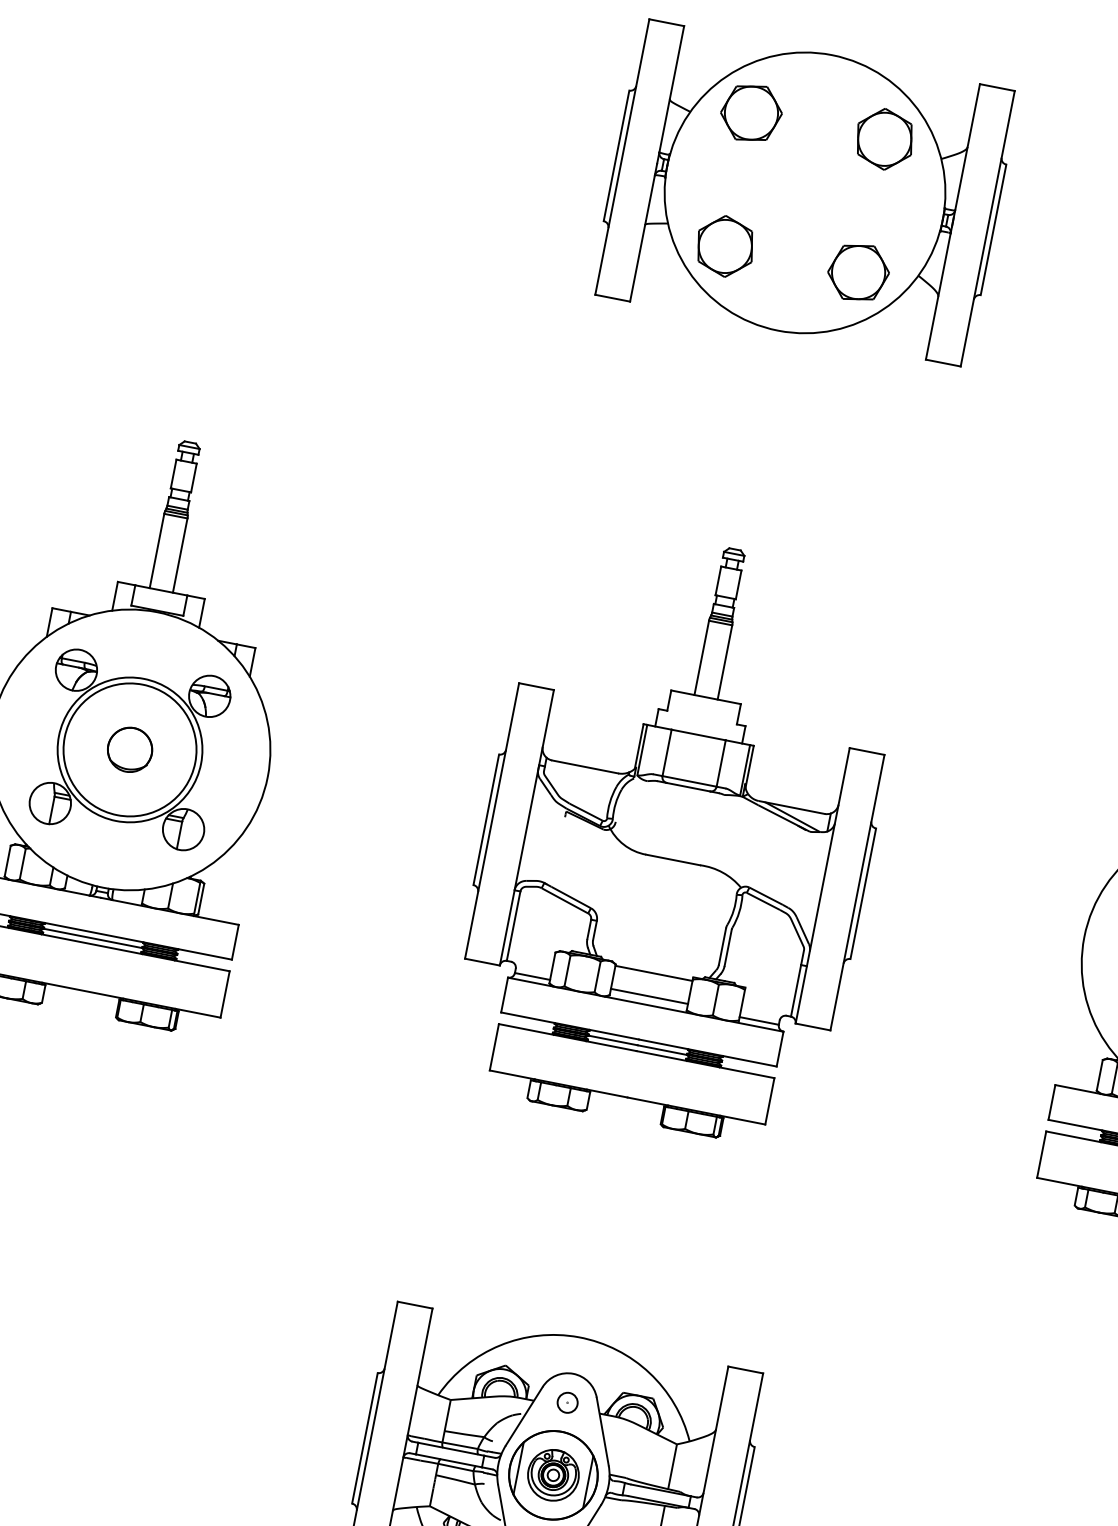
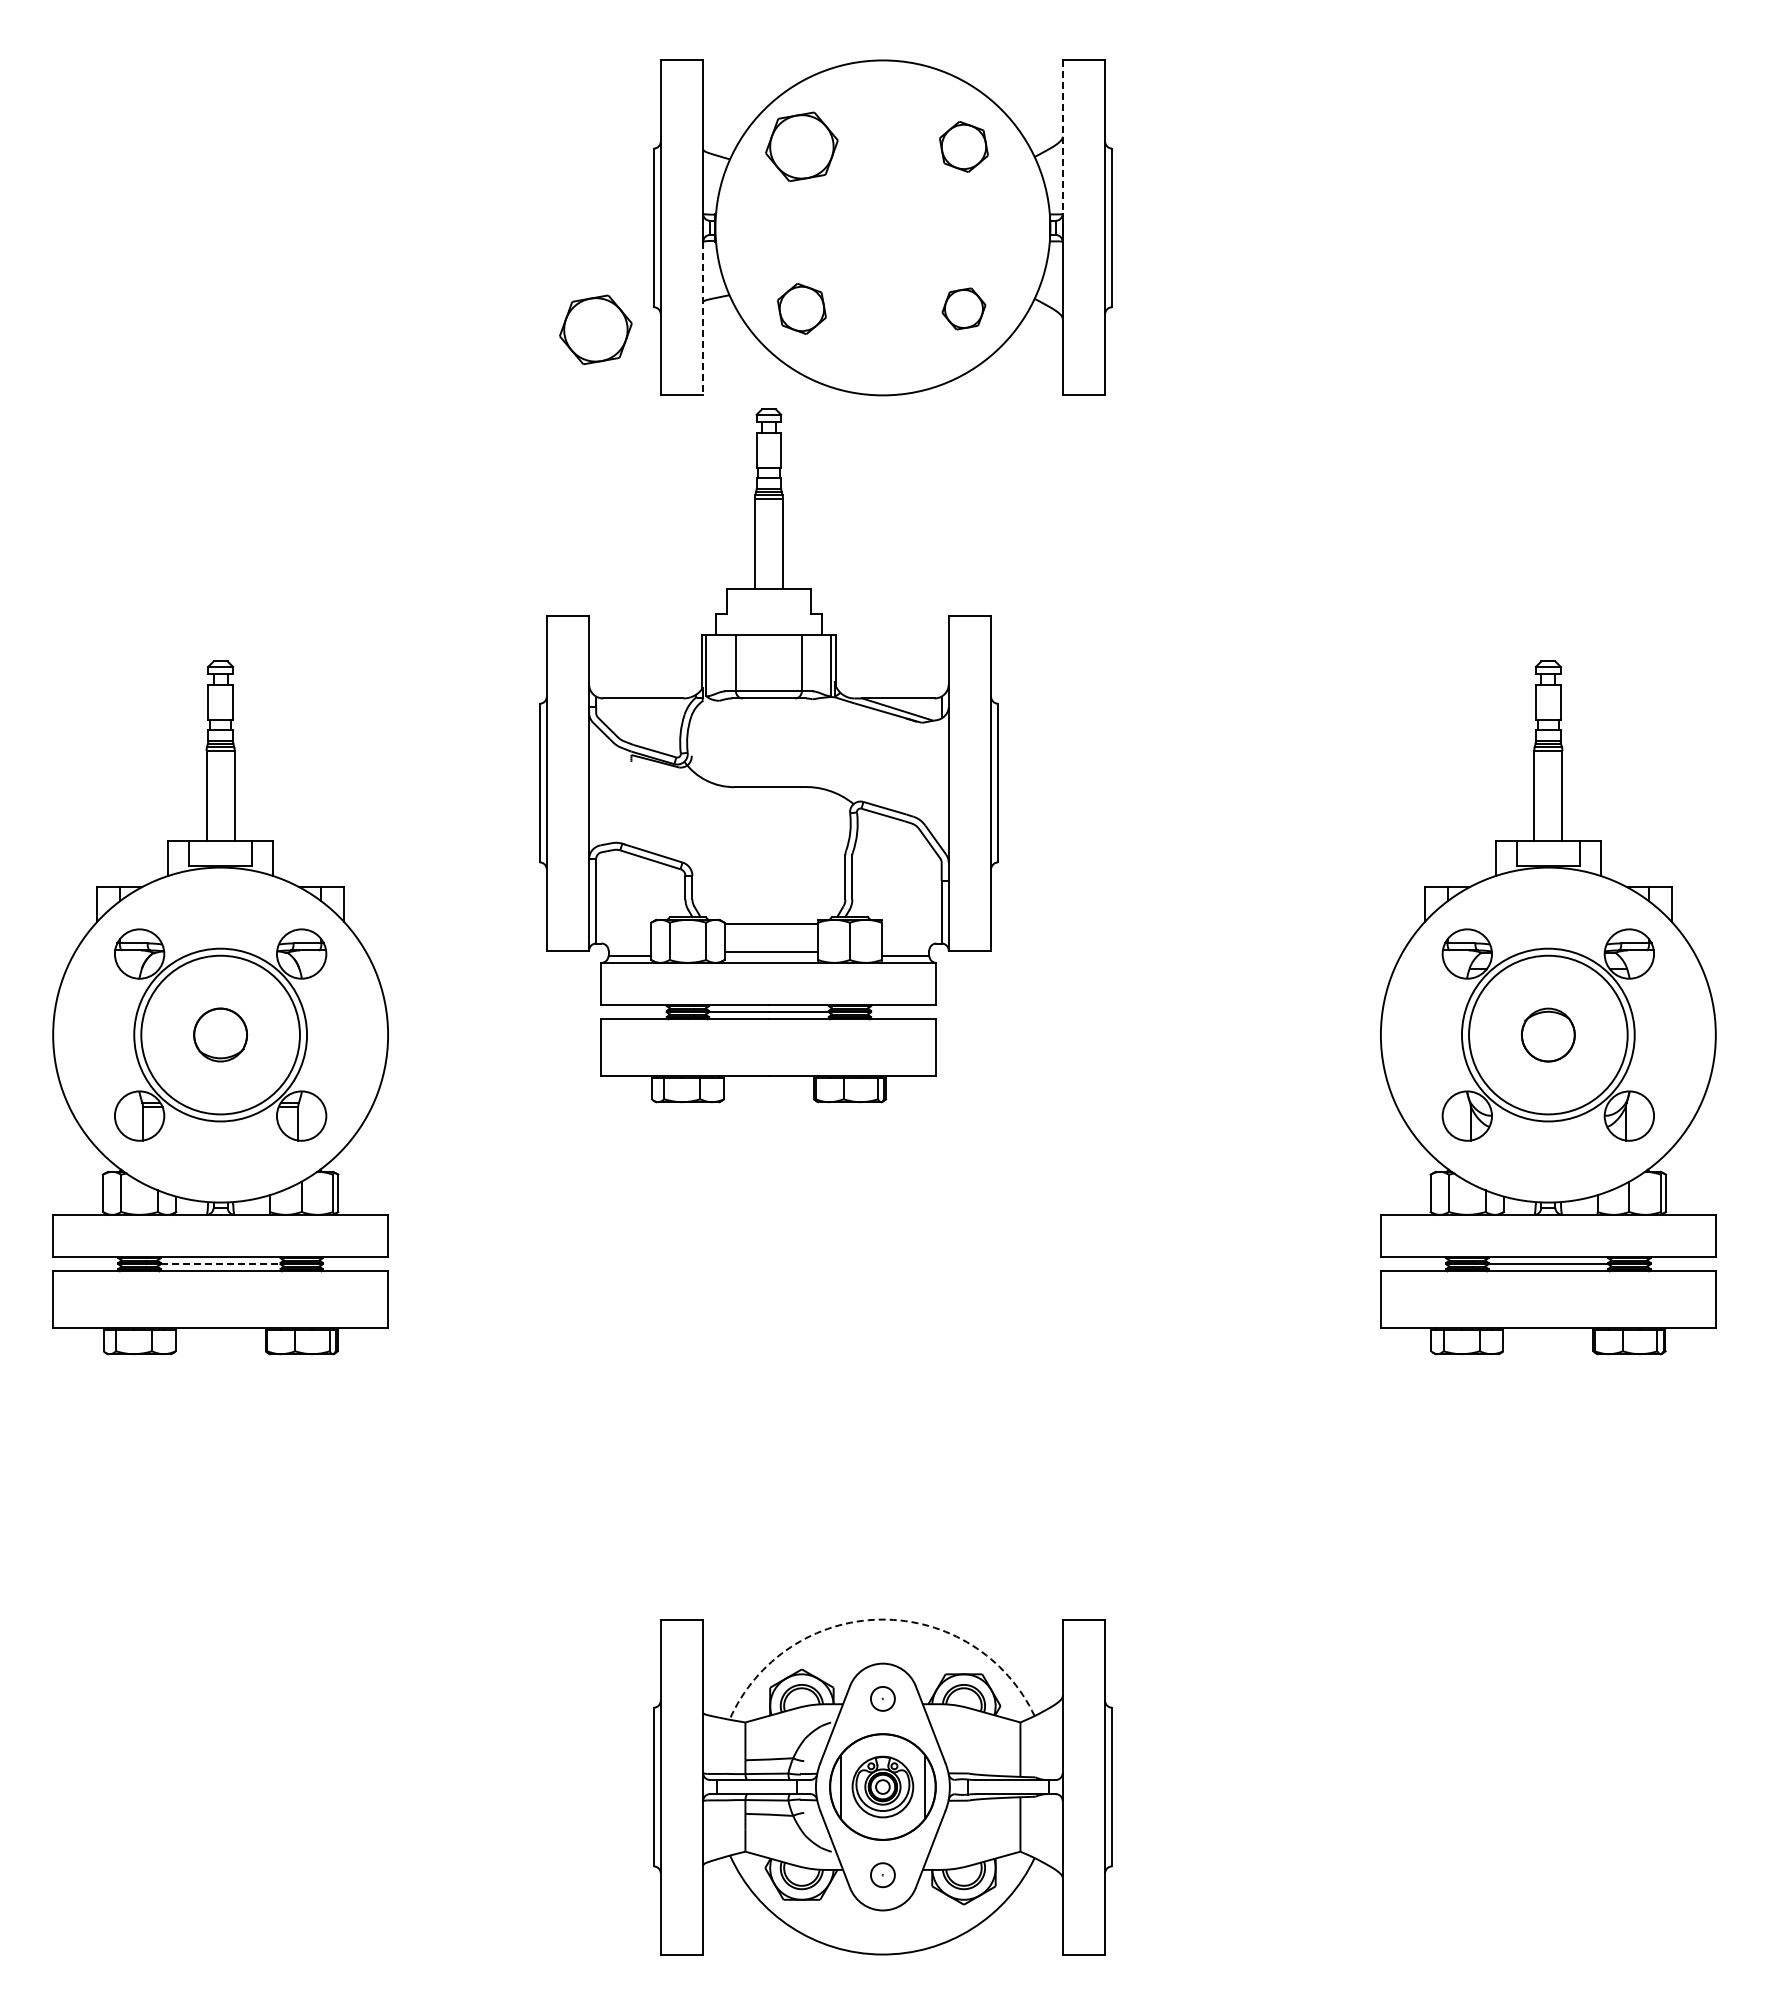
part: (884, 138) -> (963, 146), size x0.7
line: (967, 147) -> (1062, 137), solid -> dashed
part: (552, 230) -> (595, 329), added
line: (642, 238) -> (703, 318), solid -> dashed
part: (725, 246) -> (801, 308), size x0.7
part: (858, 272) -> (963, 308), size x0.6
part: (678, 834) -> (768, 755), moved
line: (92, 938) -> (220, 1264), solid -> dashed
arc: (578, 1337) -> (880, 1619), solid -> dashed

